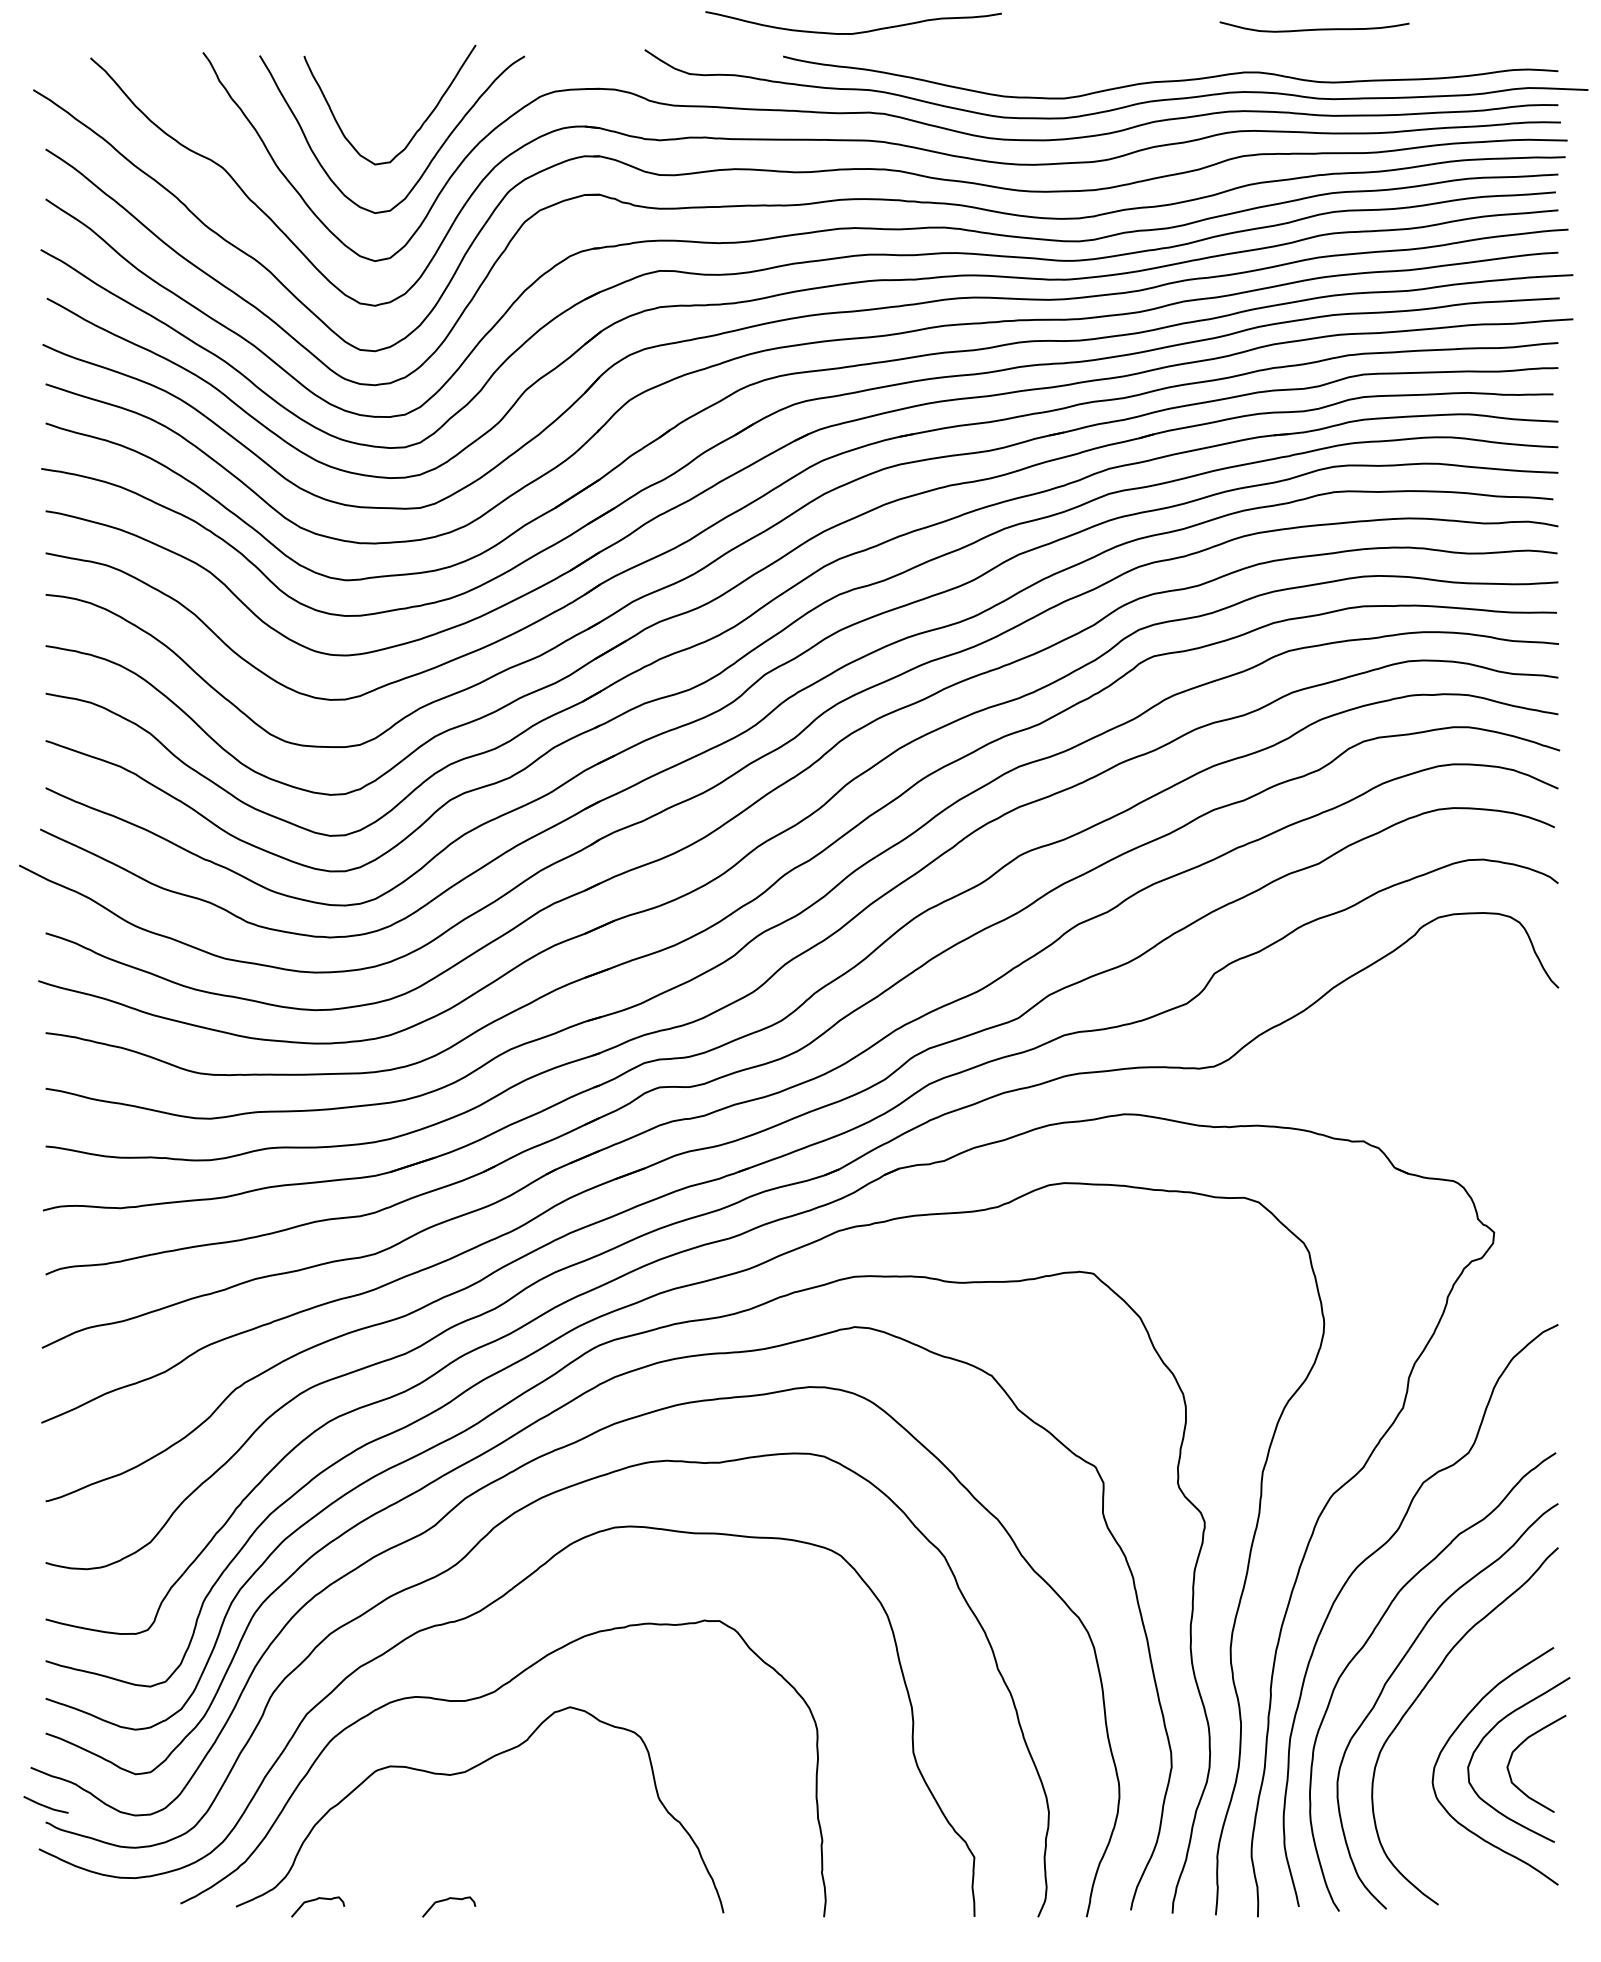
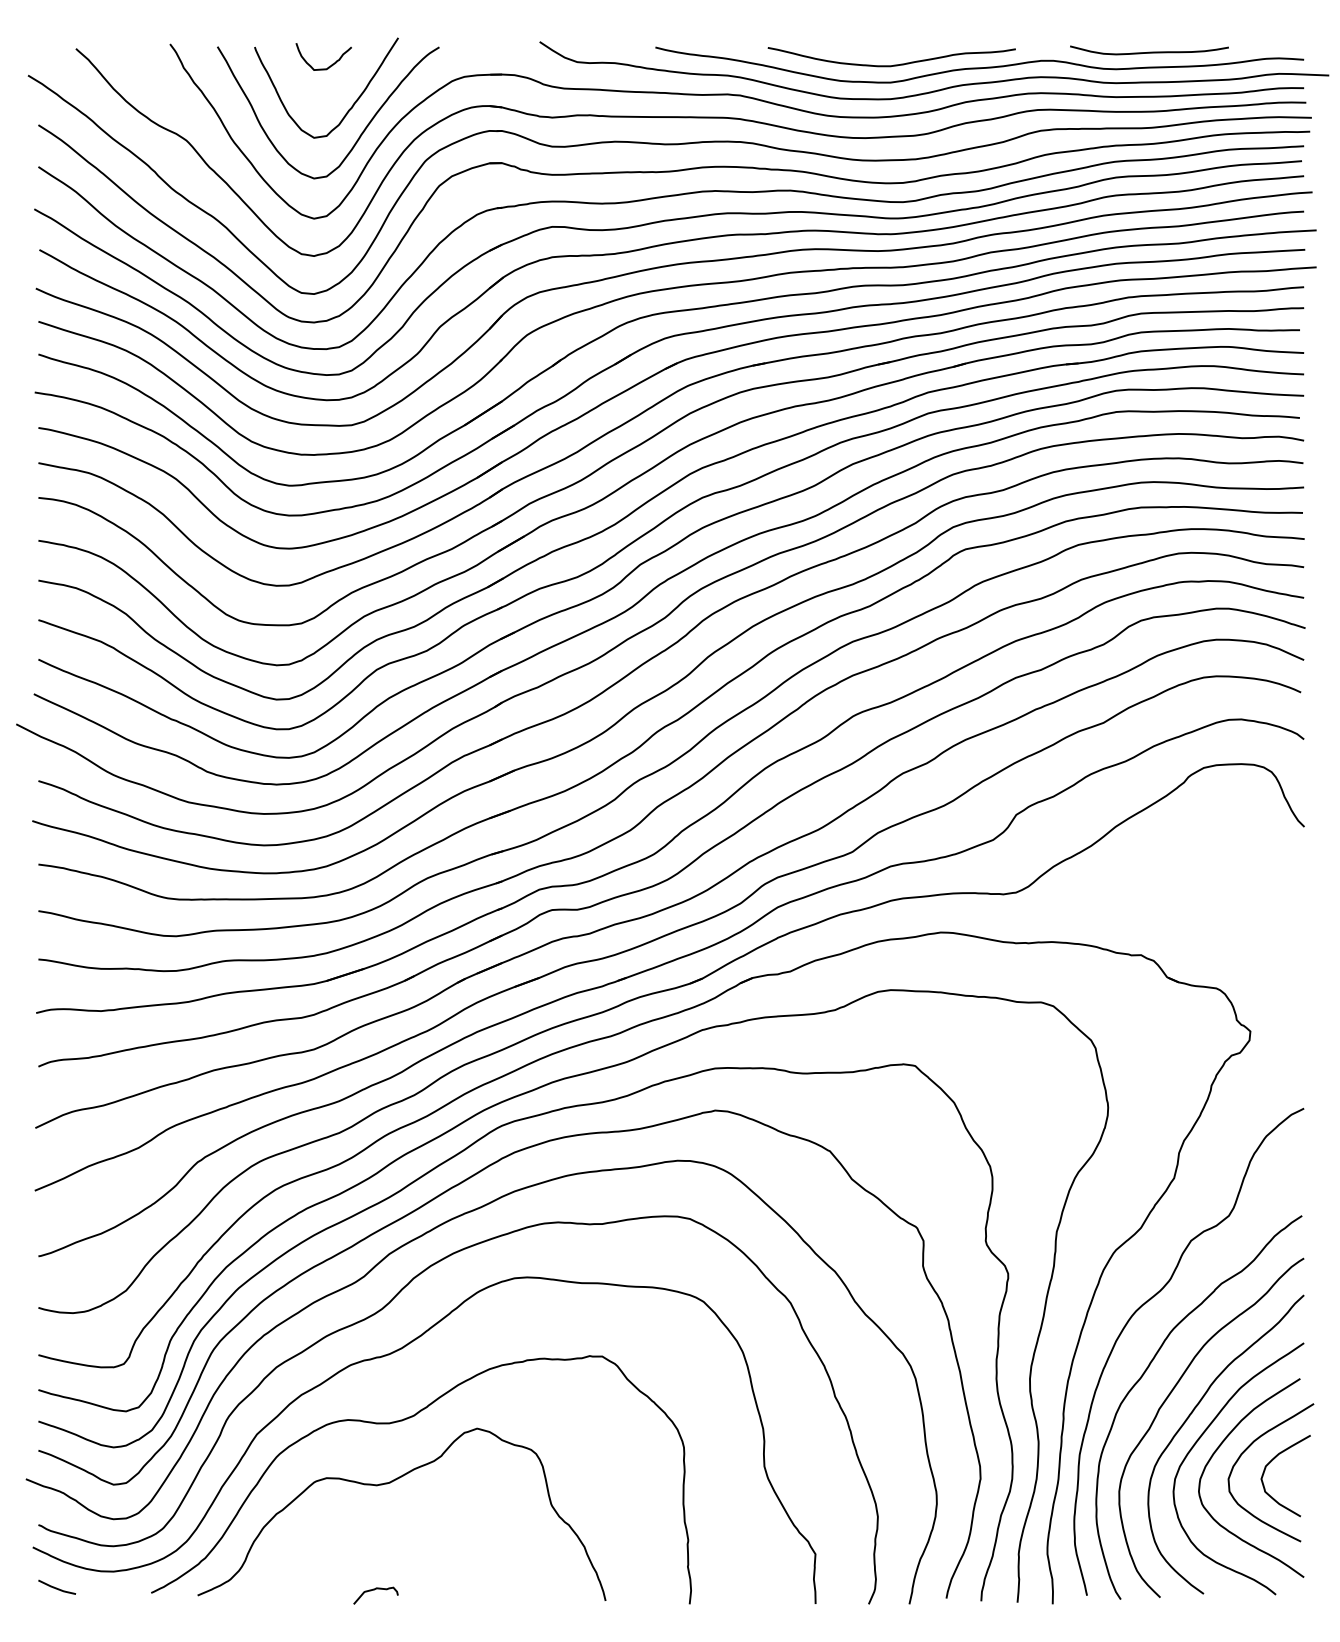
curve: (1314, 28) -> (1149, 51), moved
curve: (853, 32) -> (891, 65), moved
curve: (393, 78) -> (329, 65), added
curve: (1432, 1721) -> (1198, 1440), added
line: (45, 1805) -> (56, 1587), moved
curve: (316, 1900) -> (265, 1590), removed

